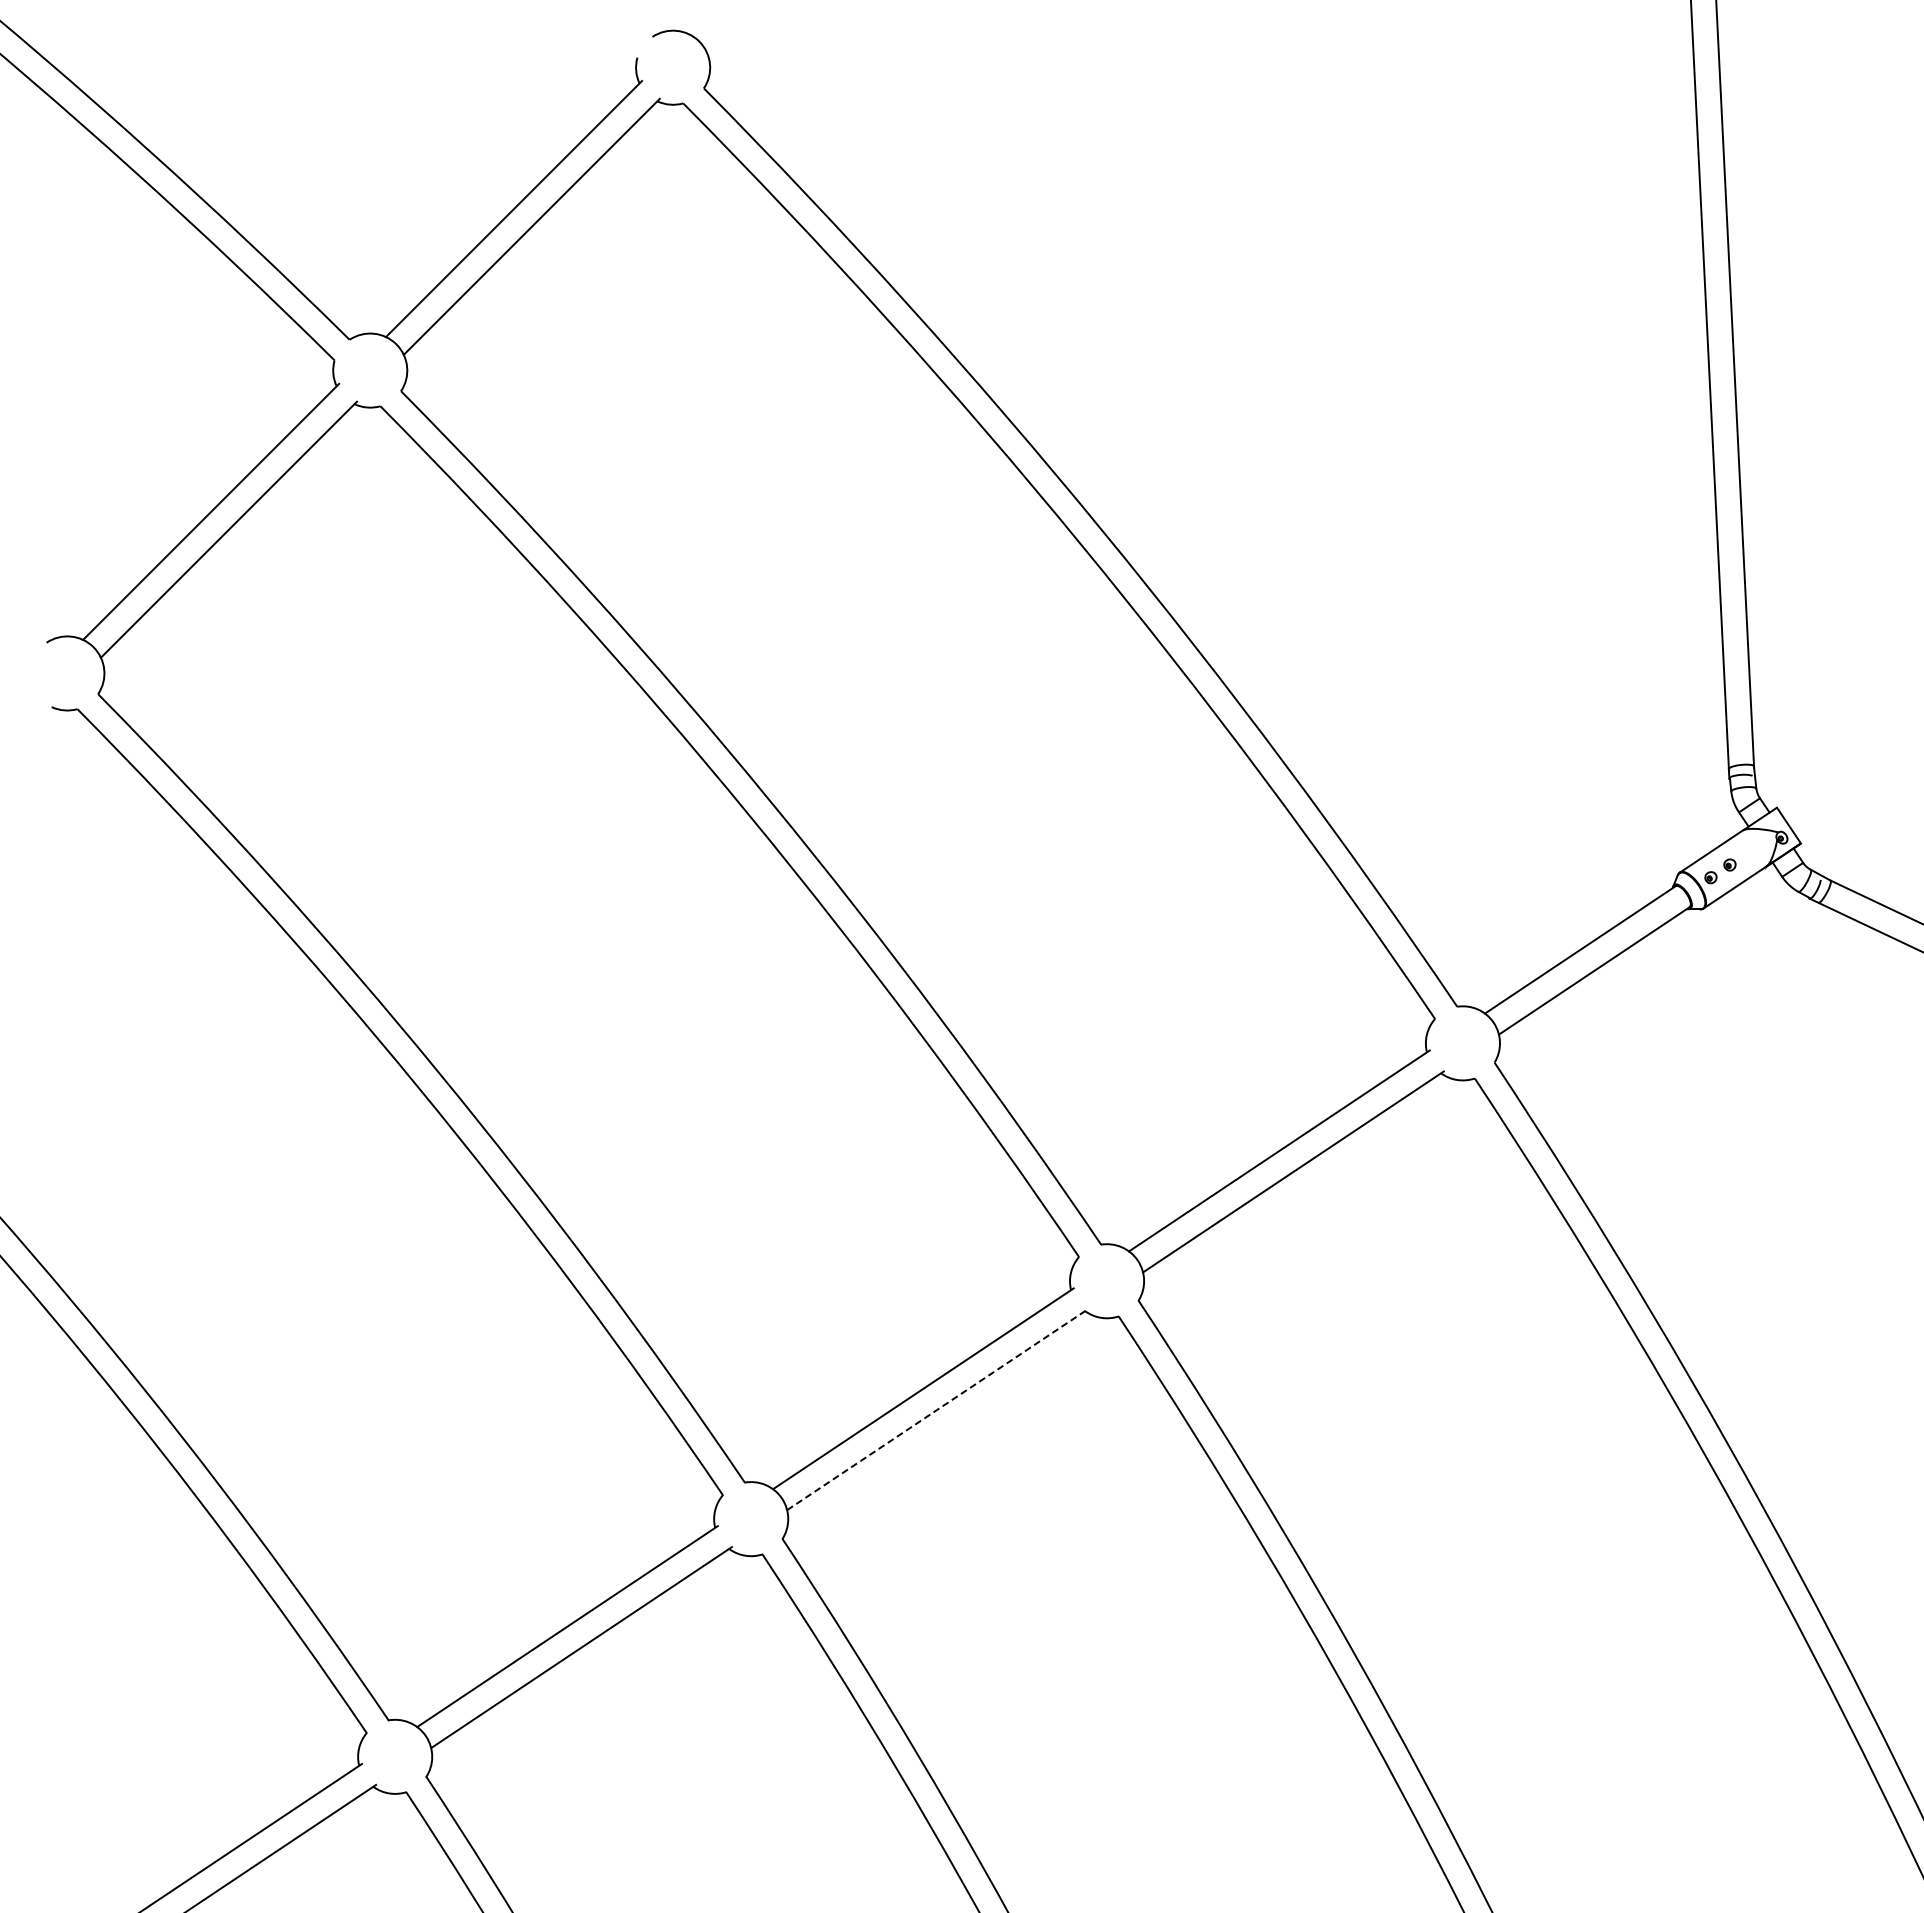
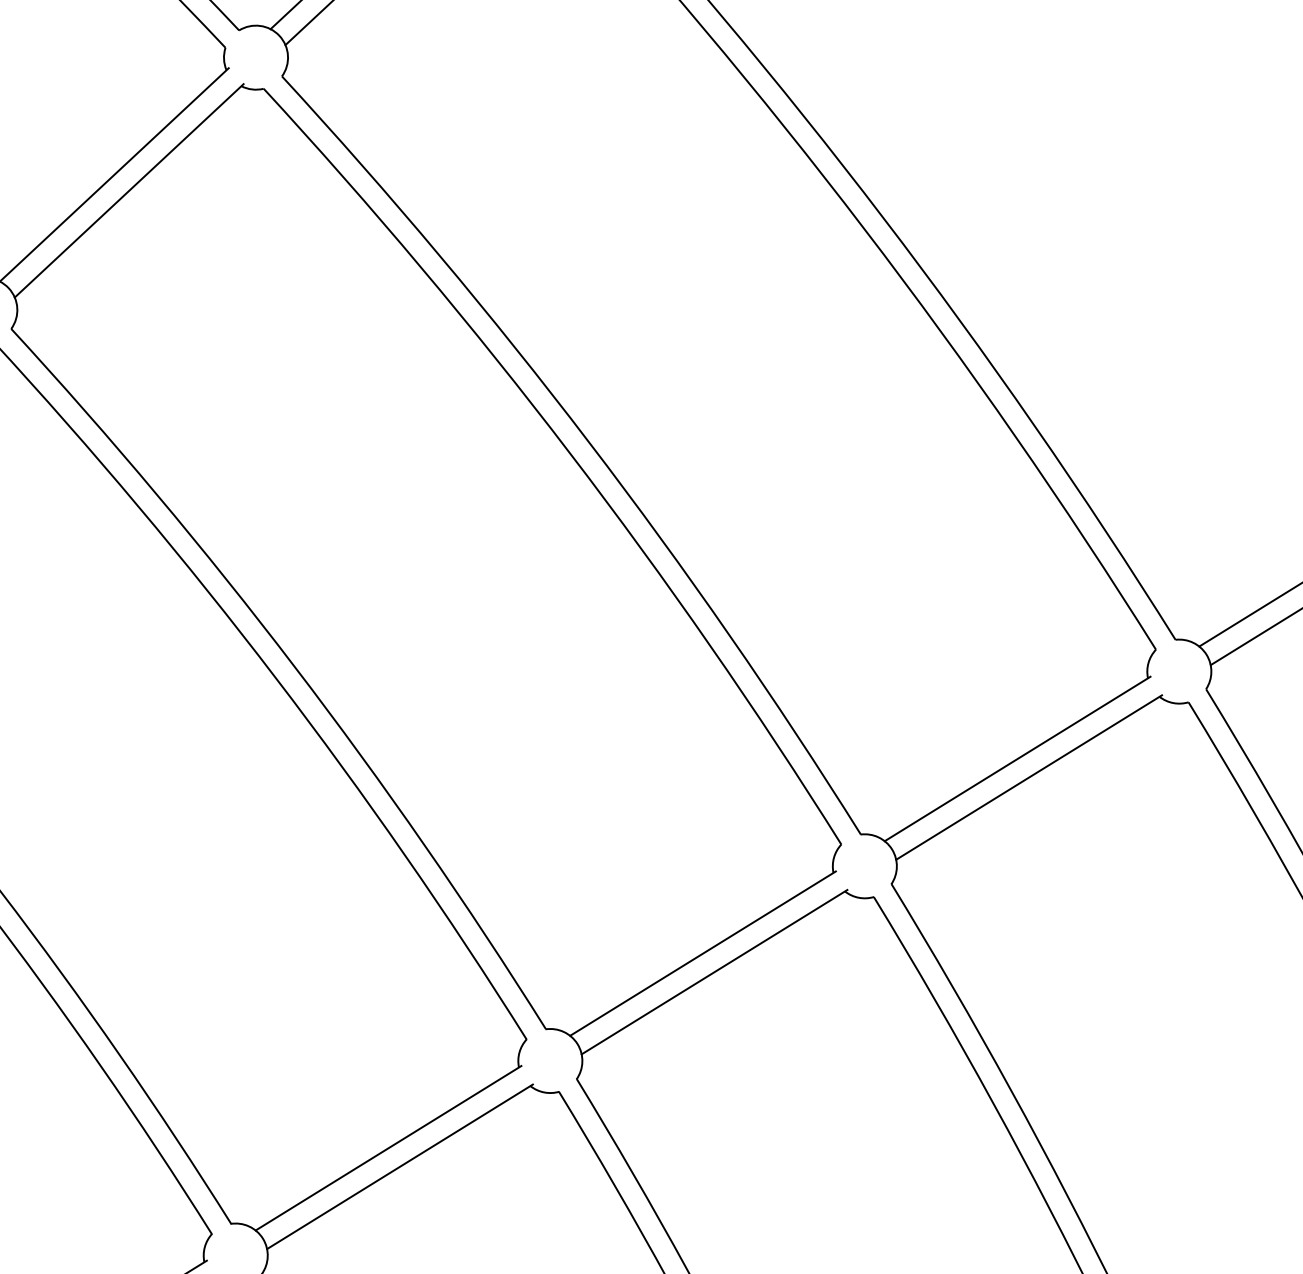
line: (937, 1409) -> (714, 971), dashed -> solid

